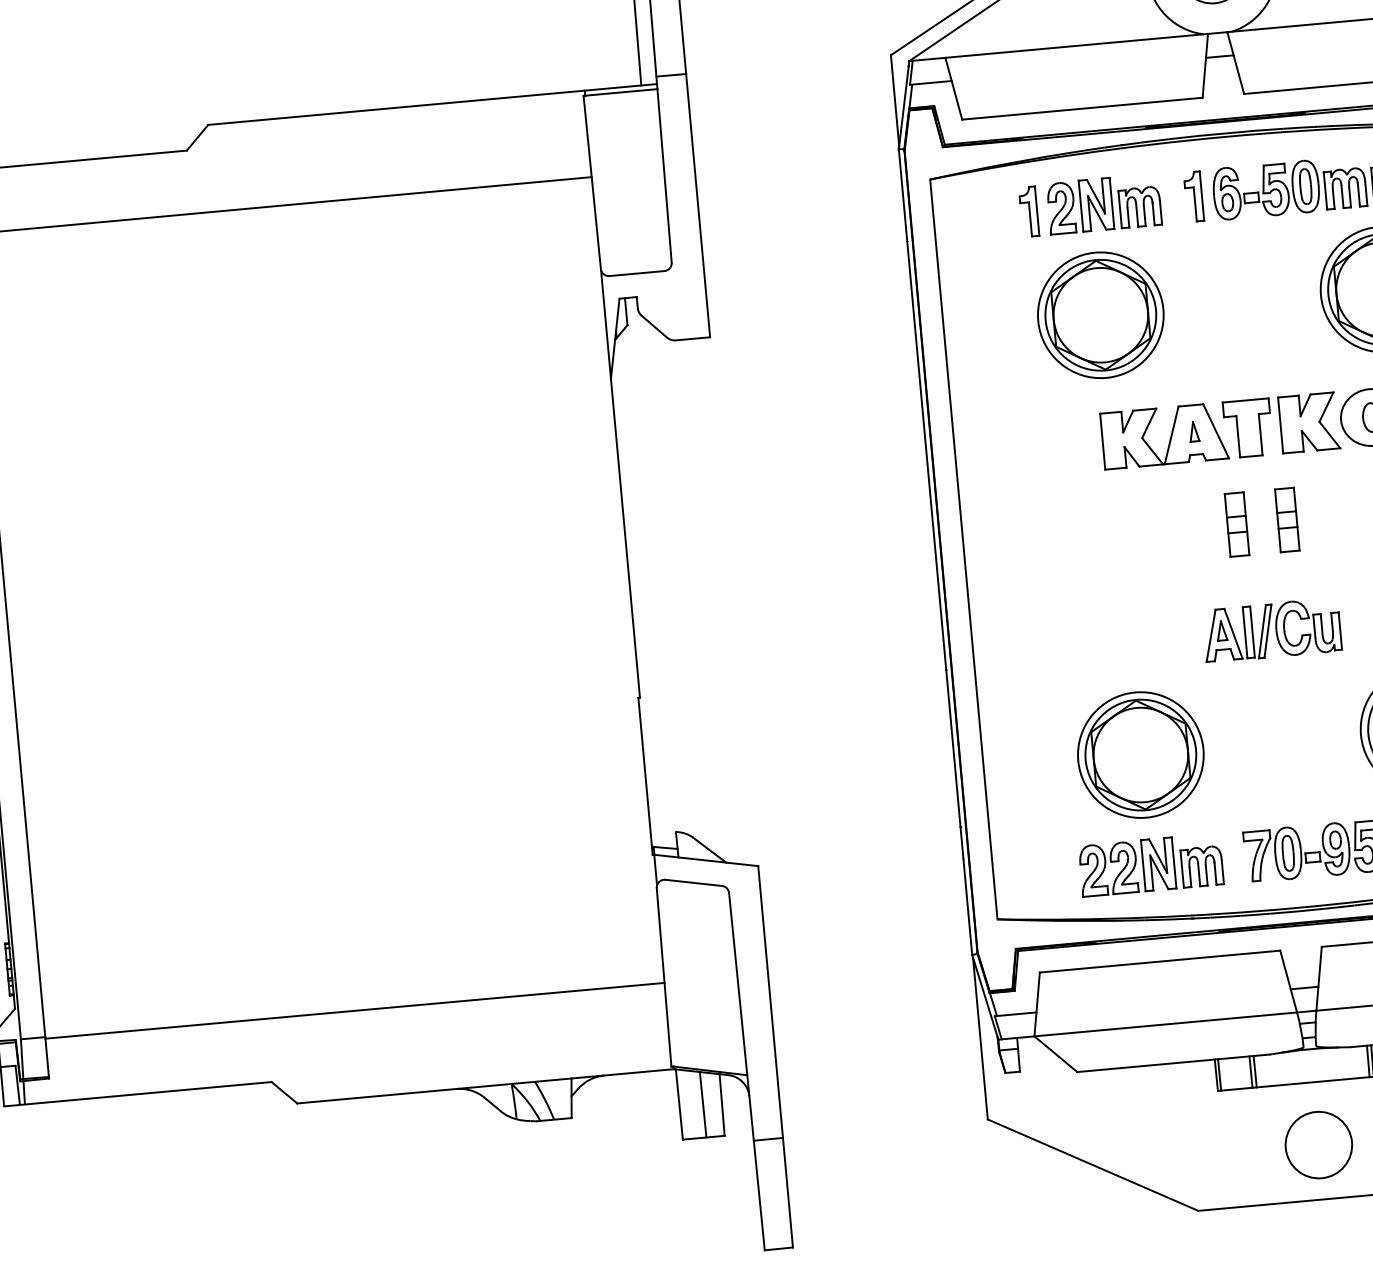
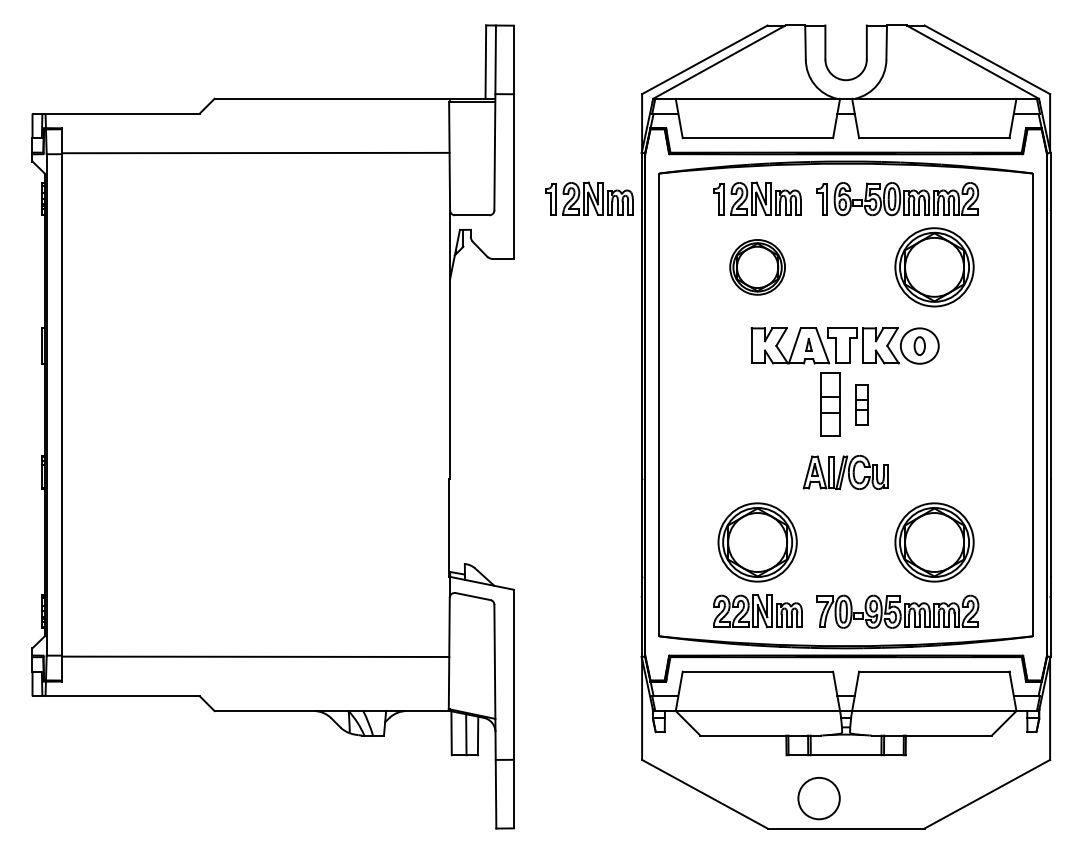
part: (822, 229) -> (589, 198), added
part: (1100, 315) -> (757, 267), size x0.7
part: (1237, 523) -> (830, 404), size x1.6
part: (1317, 1145) -> (818, 798), moved

